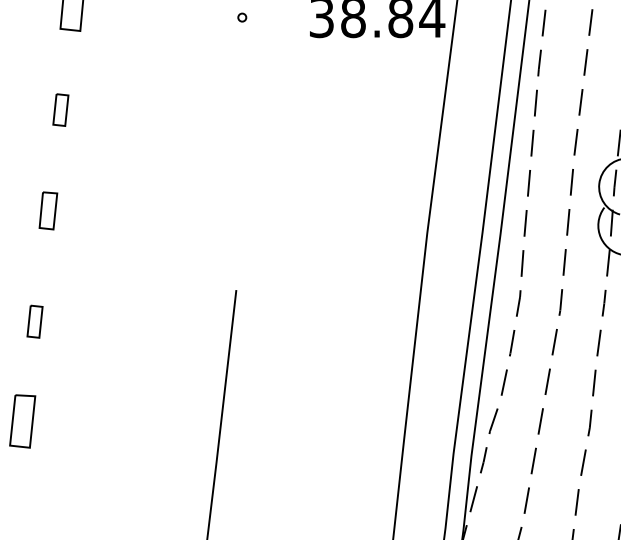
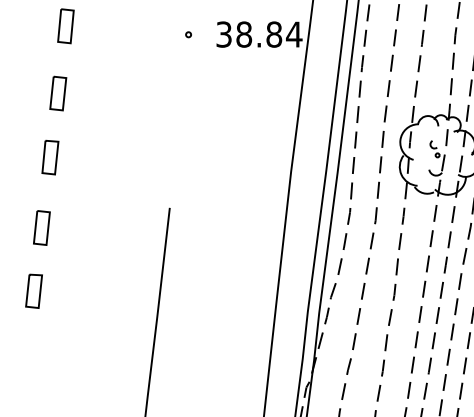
part: (242, 17) -> (188, 34), moved
part: (61, 110) -> (58, 93), size x1.67
part: (48, 210) -> (50, 157), size x1.43
part: (34, 320) -> (41, 227), size x1.67

